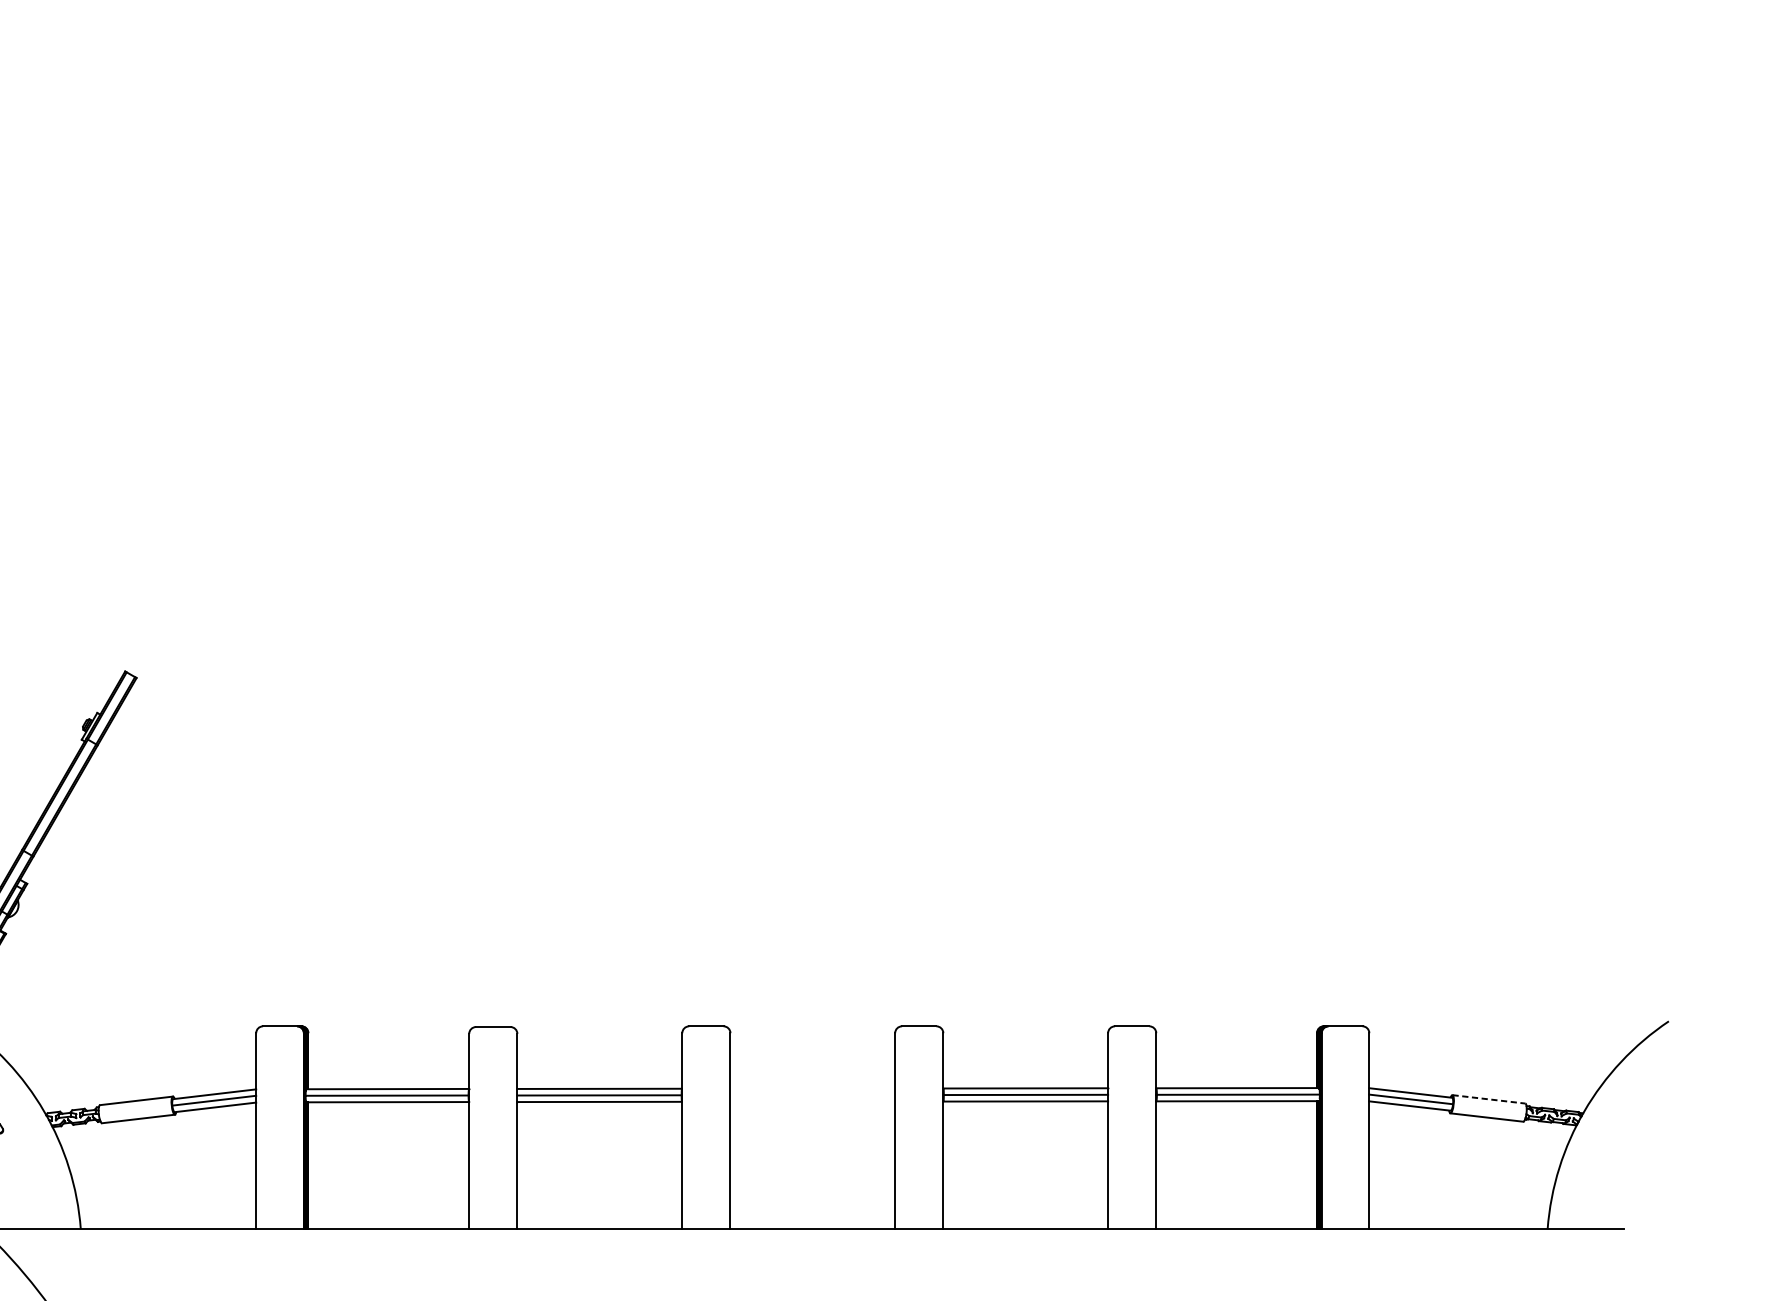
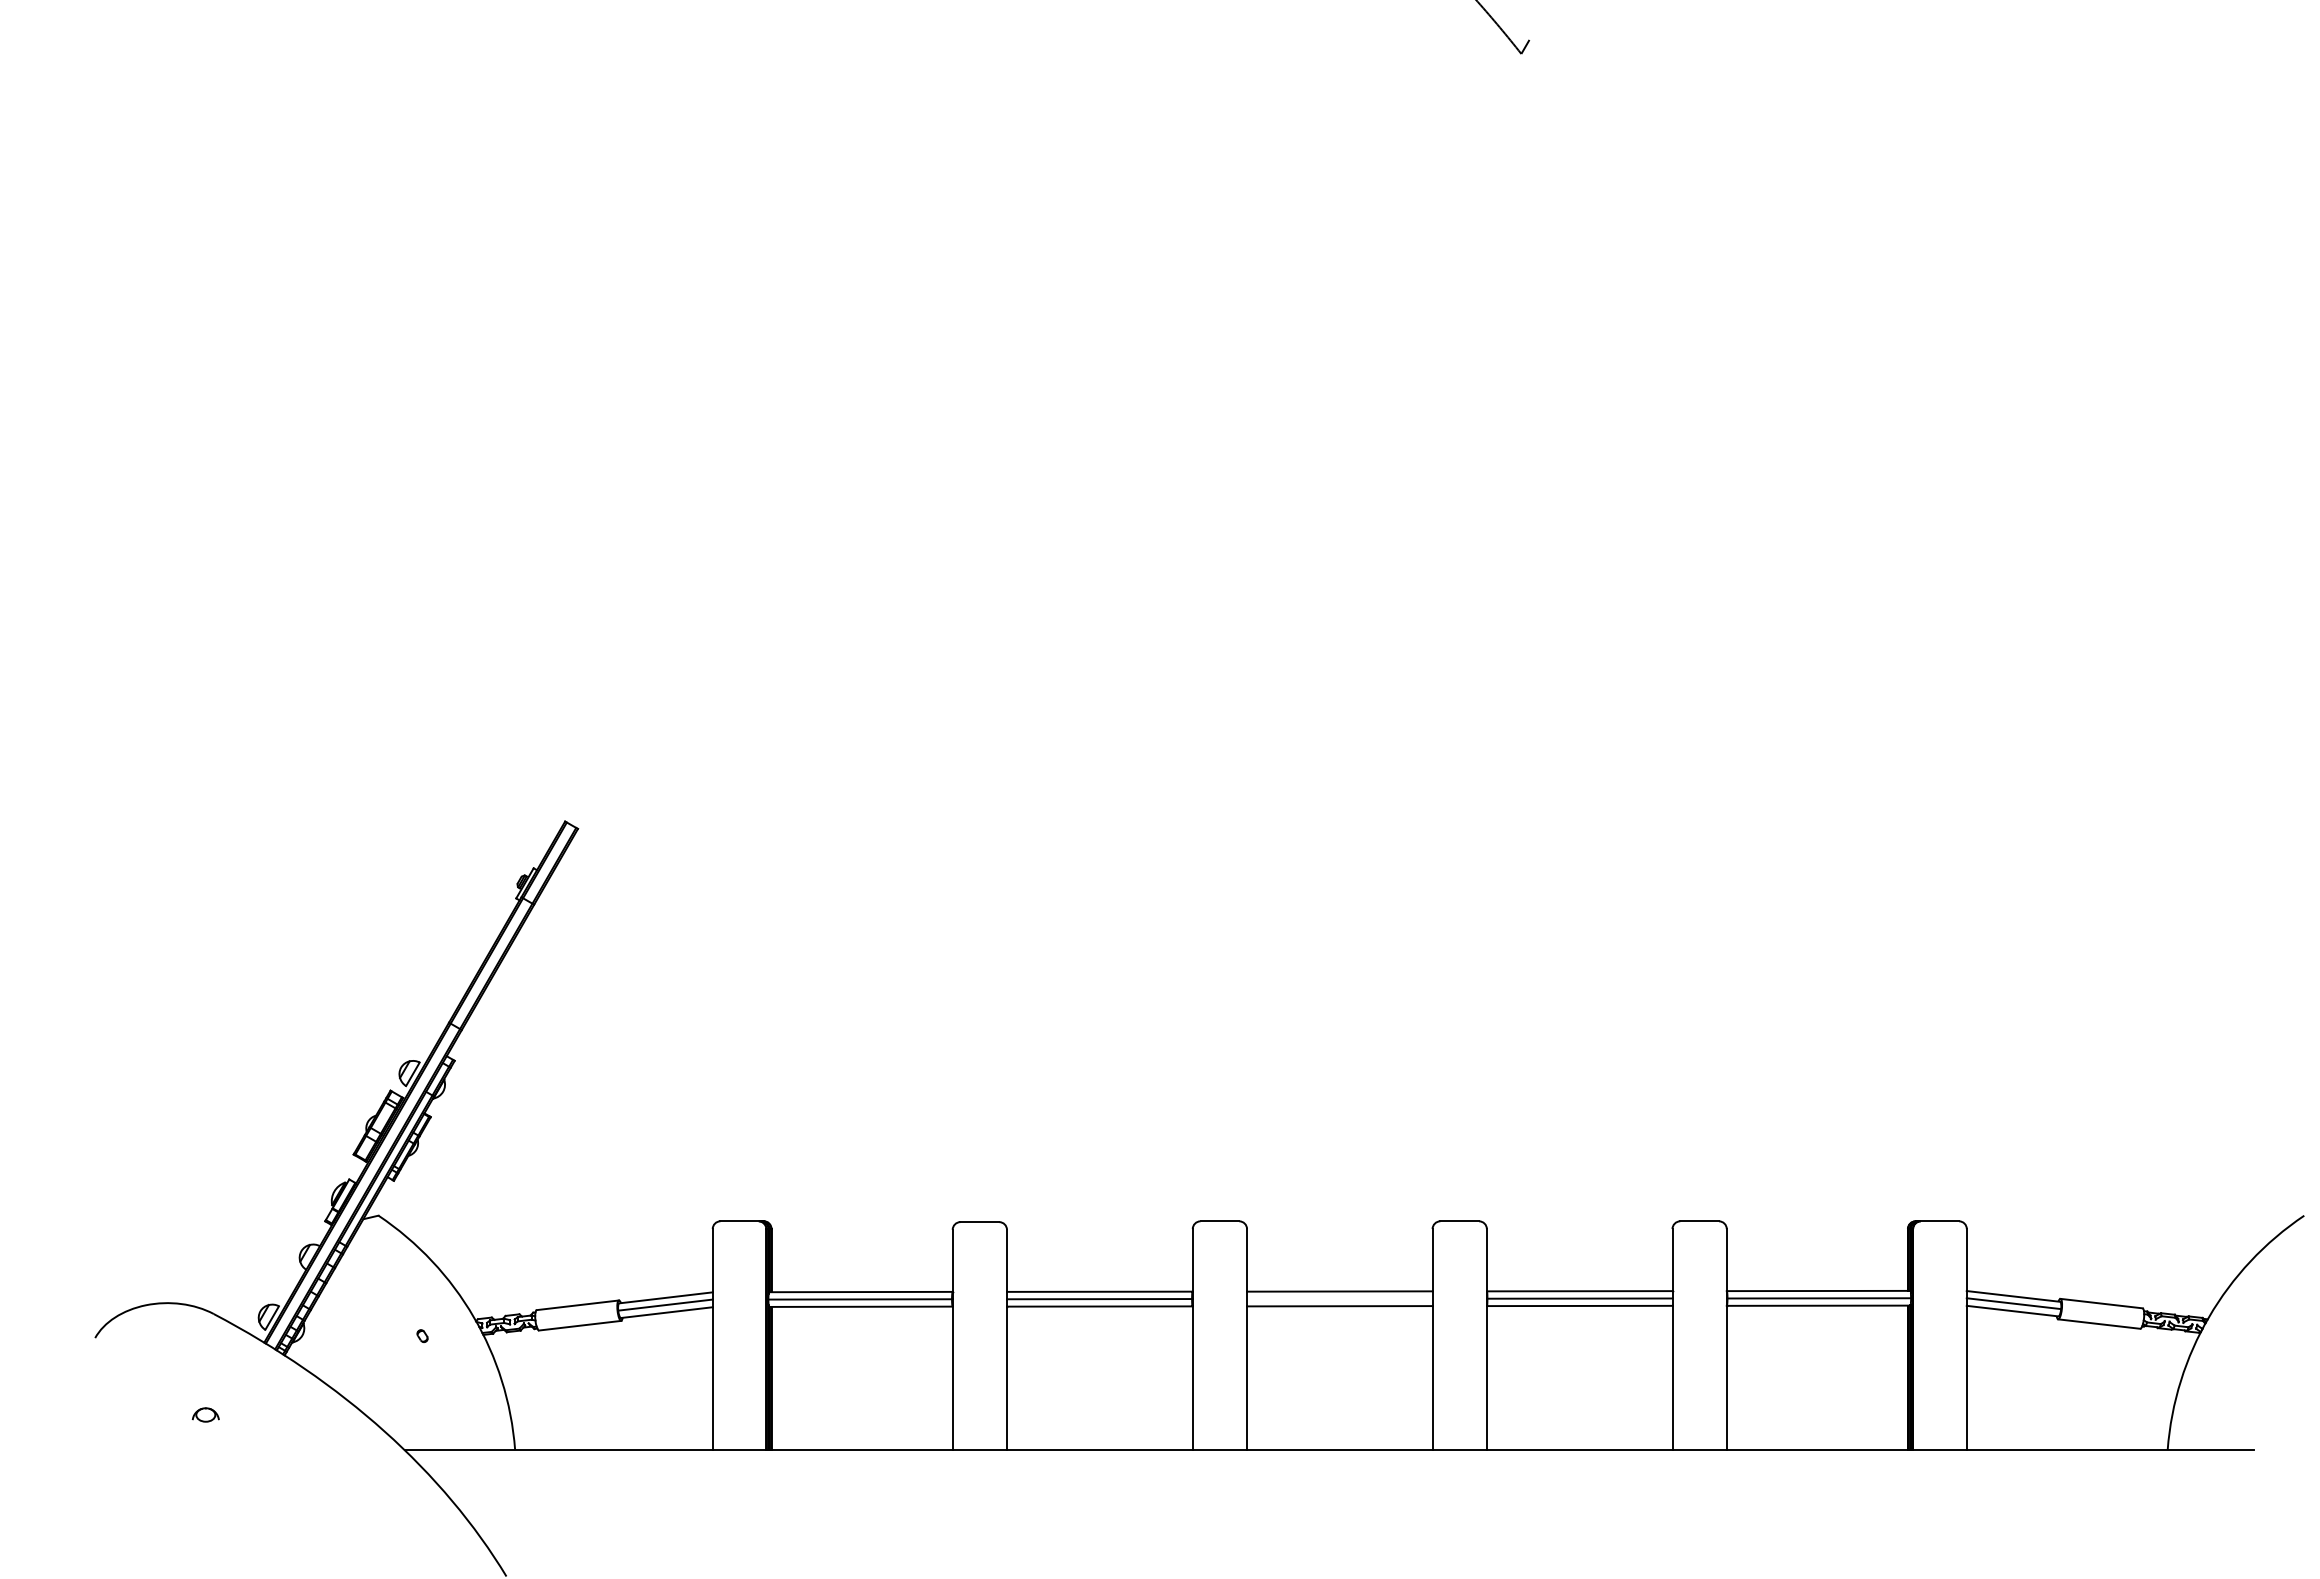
line: (812, 1088) -> (1339, 1291), added
line: (1489, 1099) -> (2102, 1303), dashed -> solid
line: (812, 1101) -> (1339, 1306), added

